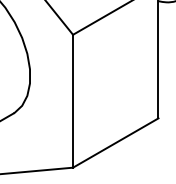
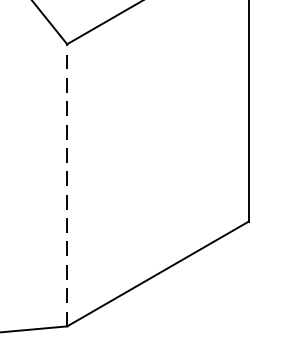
line: (73, 100) -> (68, 183), solid -> dashed

